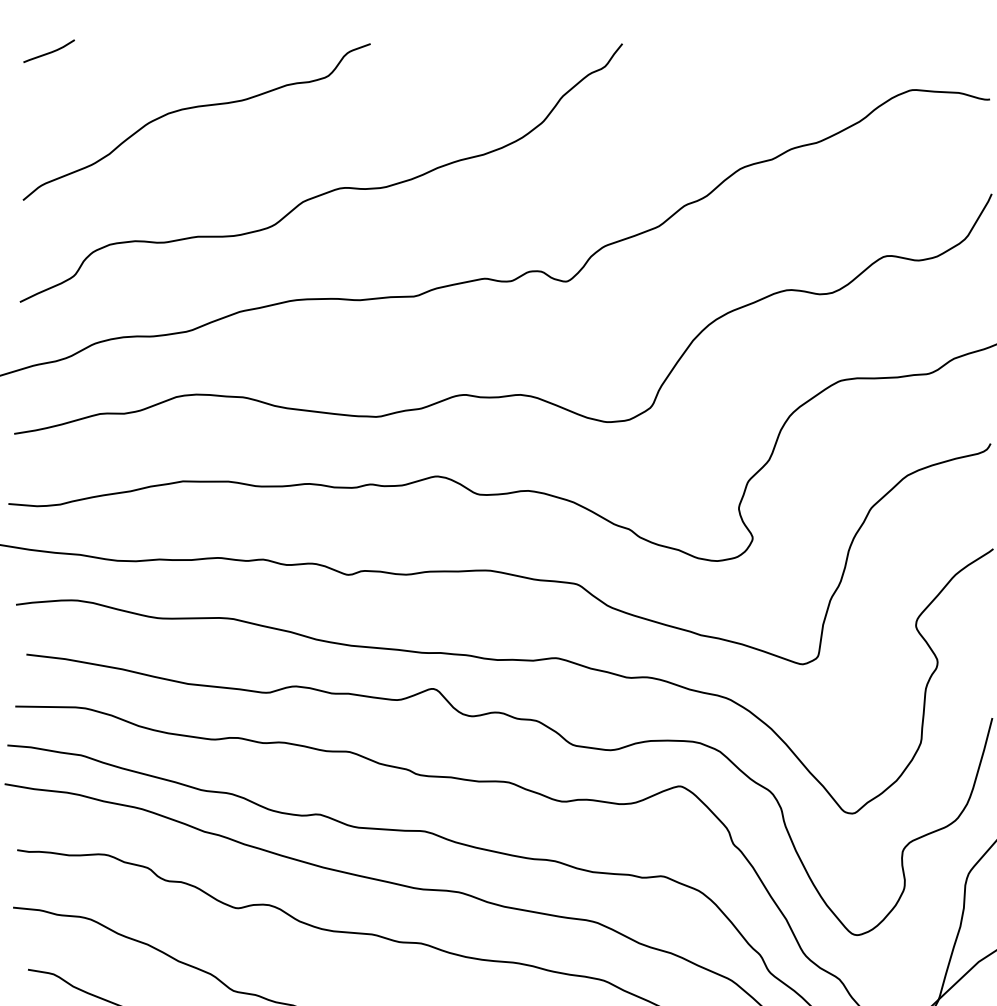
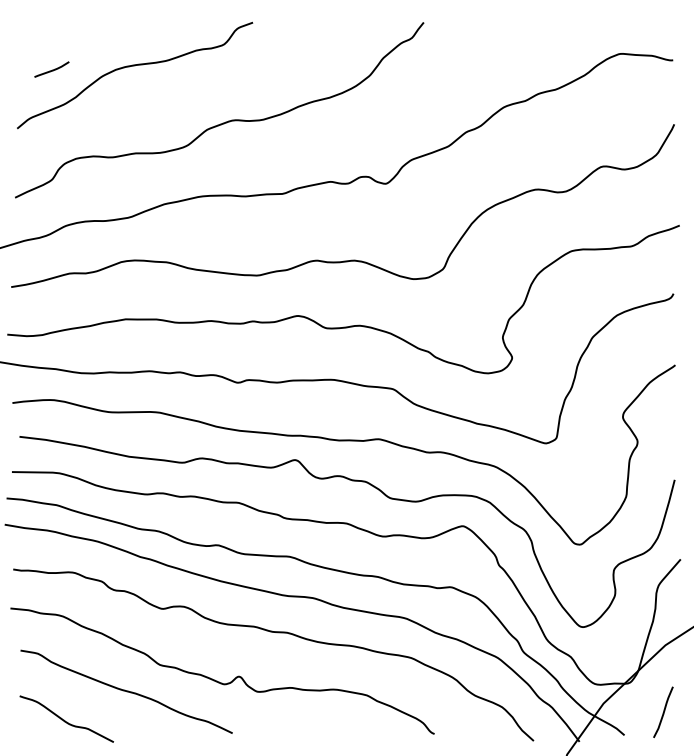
curve: (50, 51) -> (52, 69), moved

